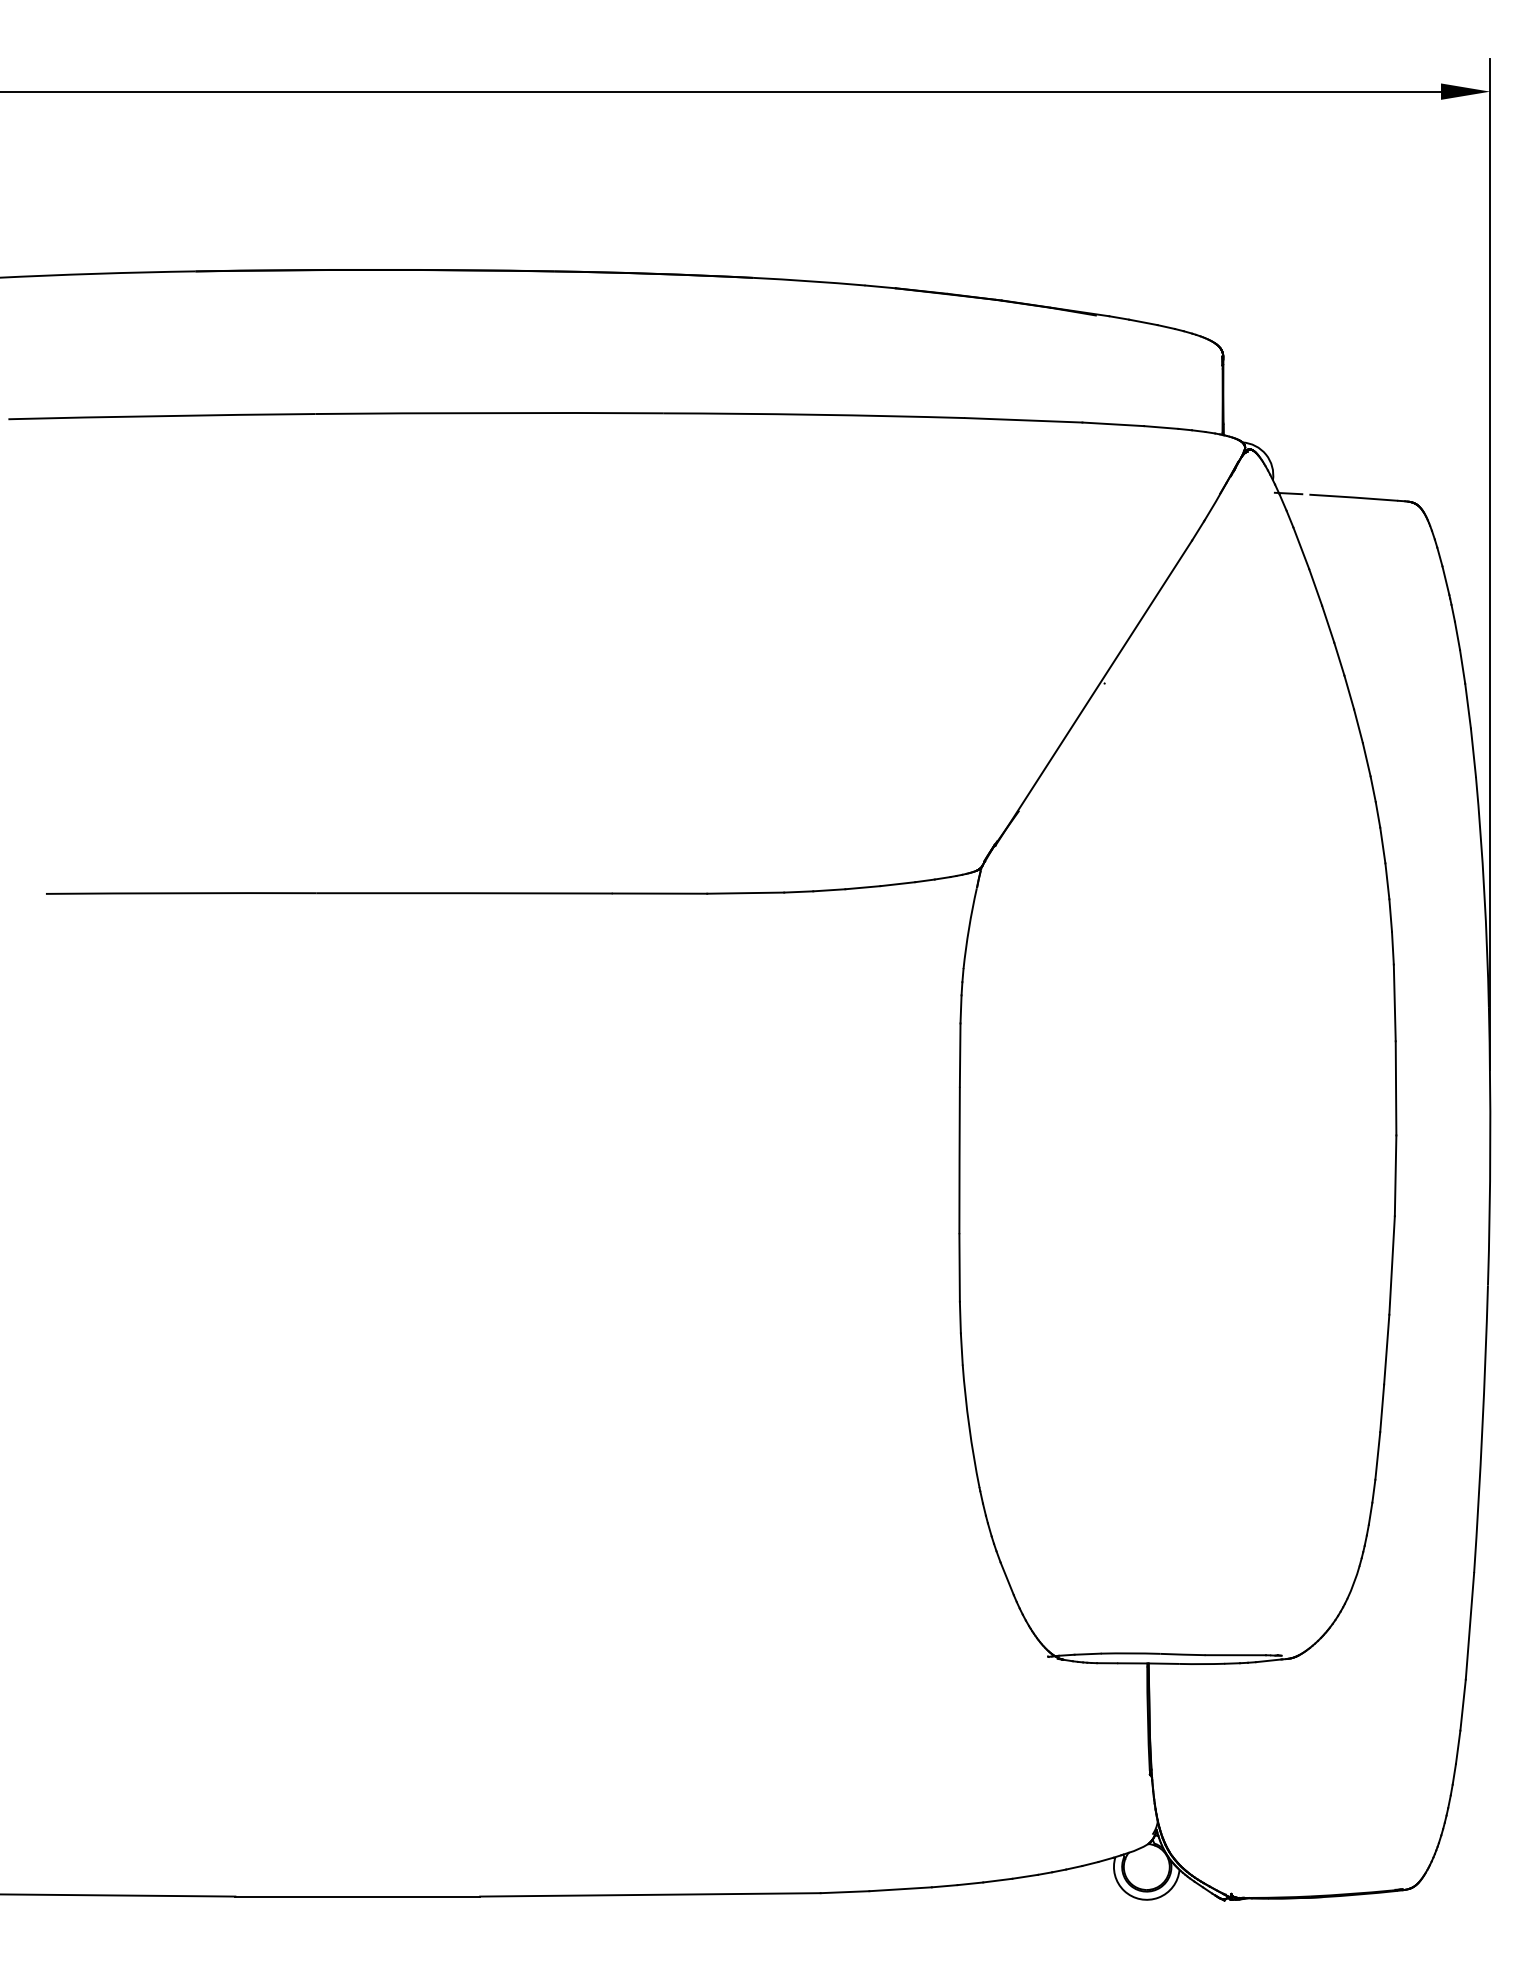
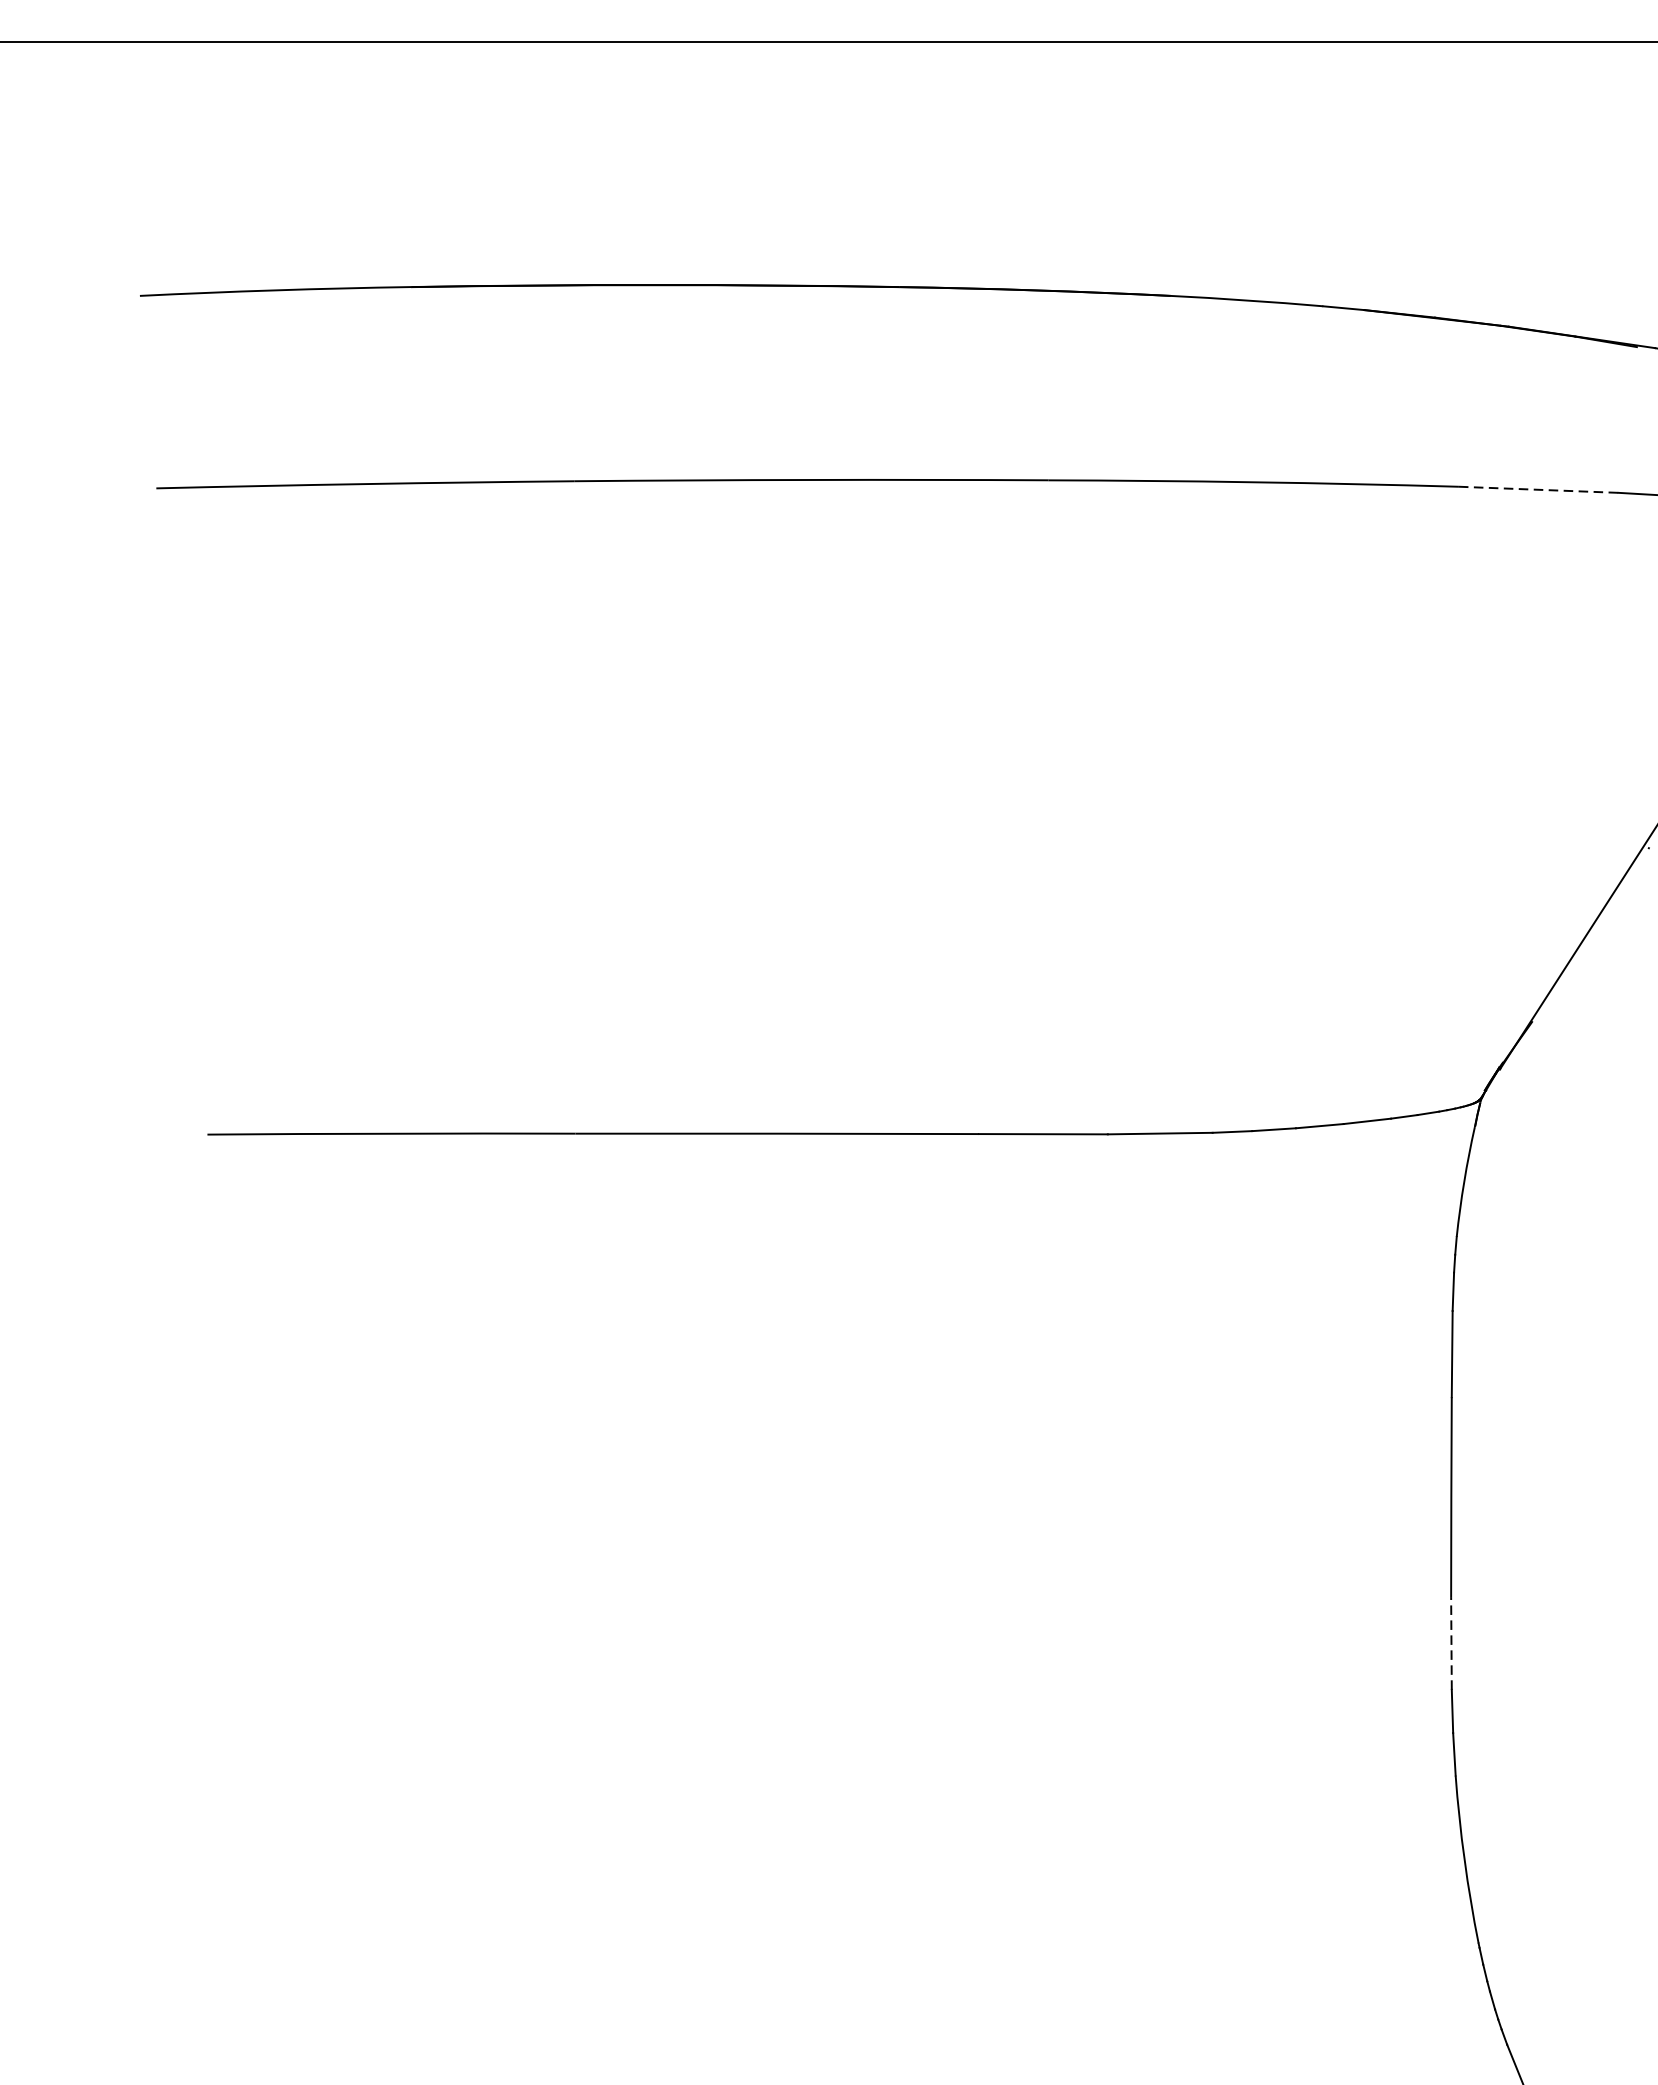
line: (1023, 420) -> (1538, 490), solid -> dashed
line: (959, 1267) -> (1451, 1643), solid -> dashed

